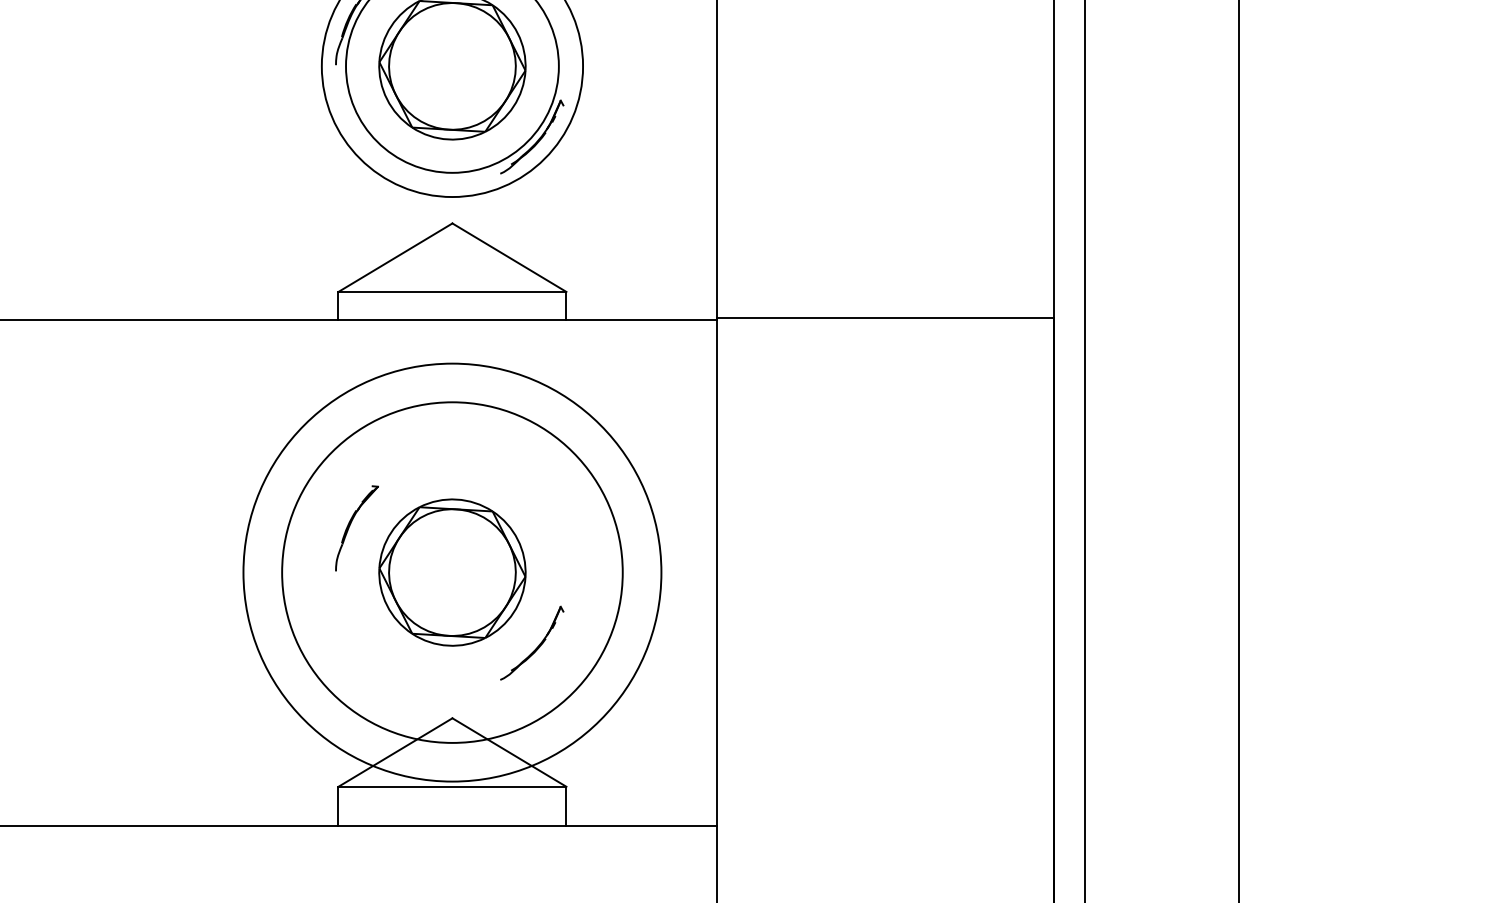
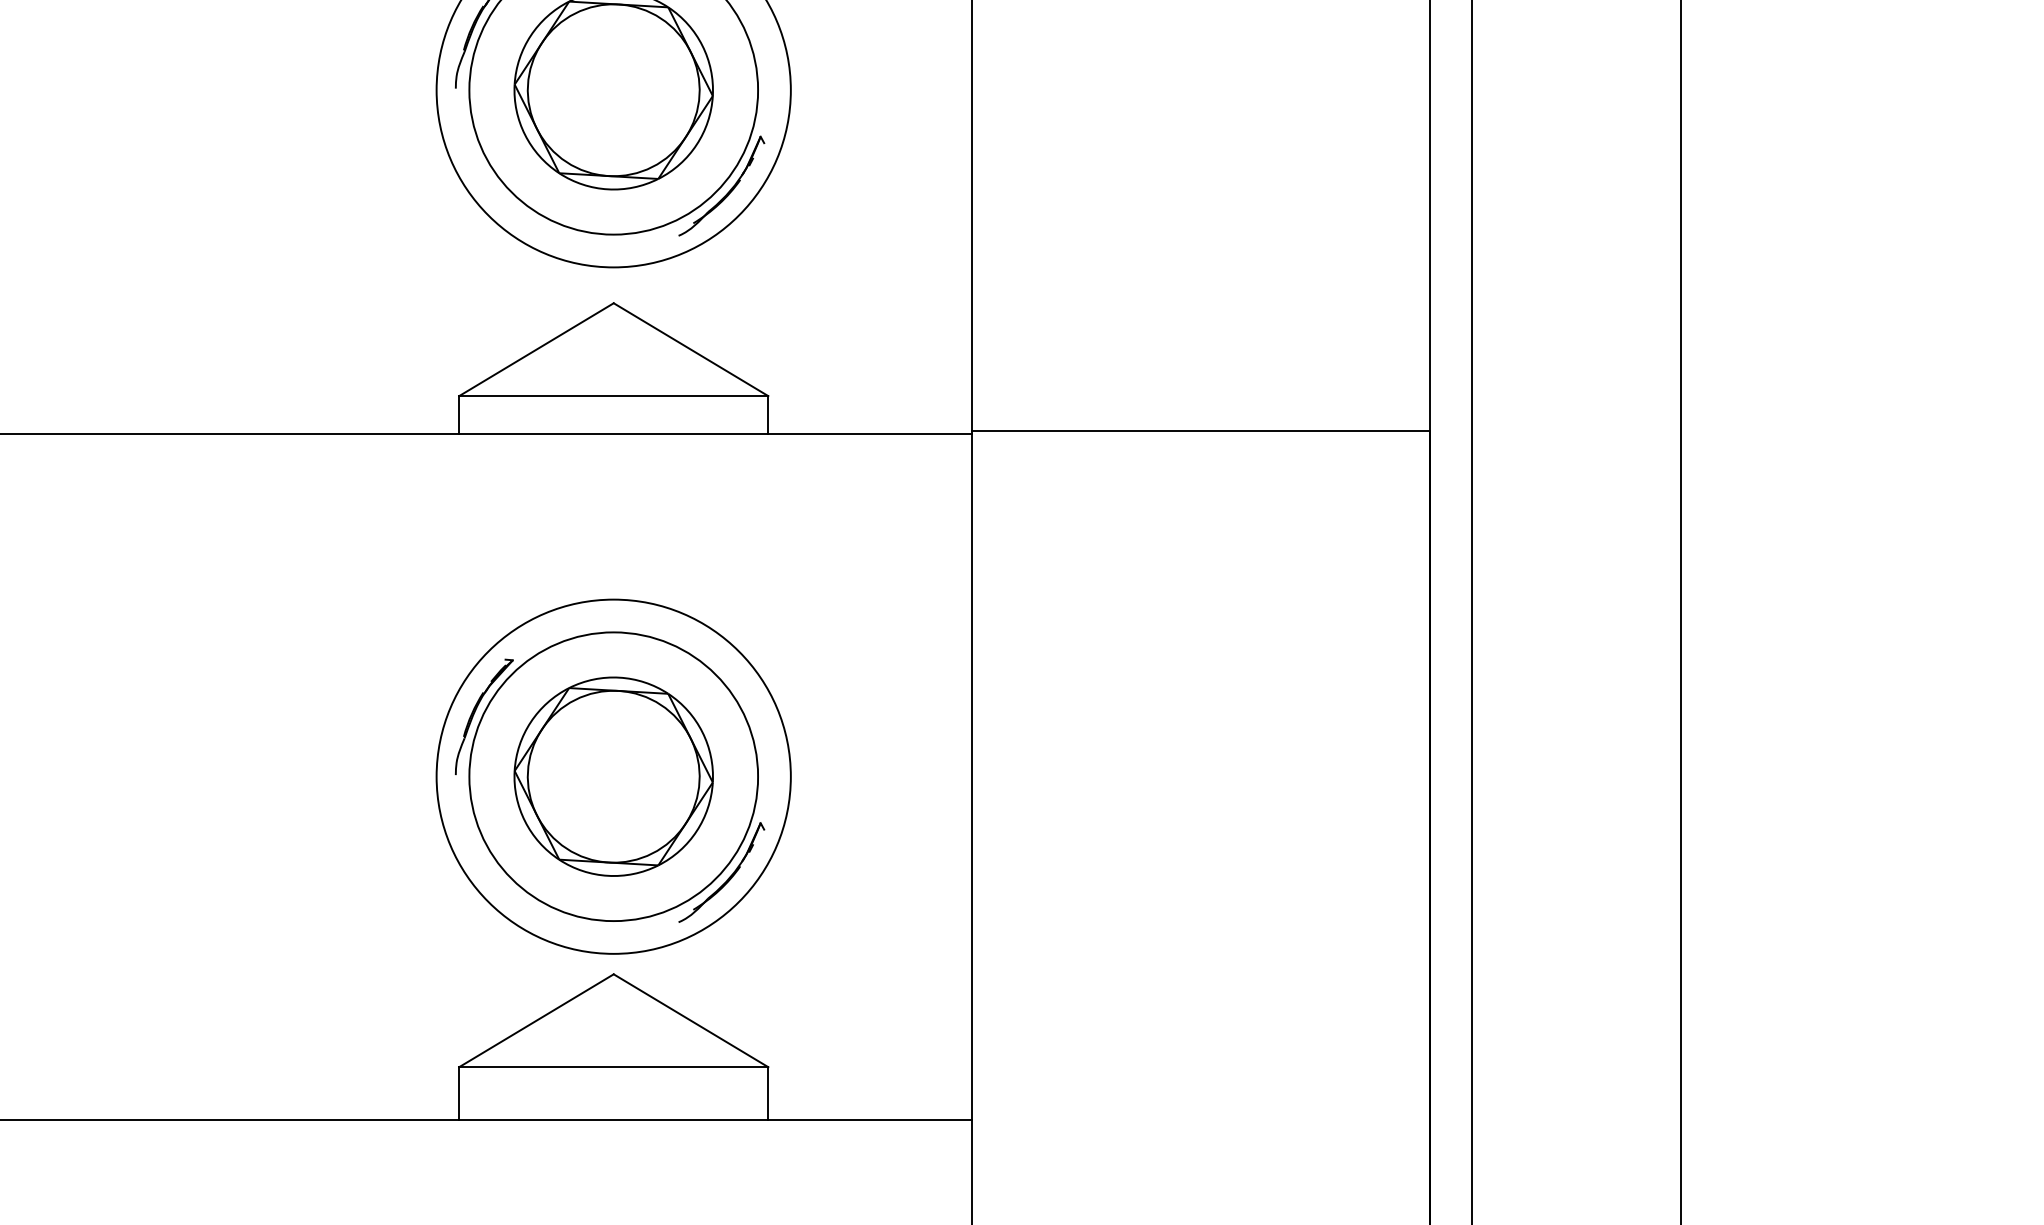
circle: (452, 572) -> (613, 776), size x0.62
circle: (452, 572) -> (613, 776), size x0.62

